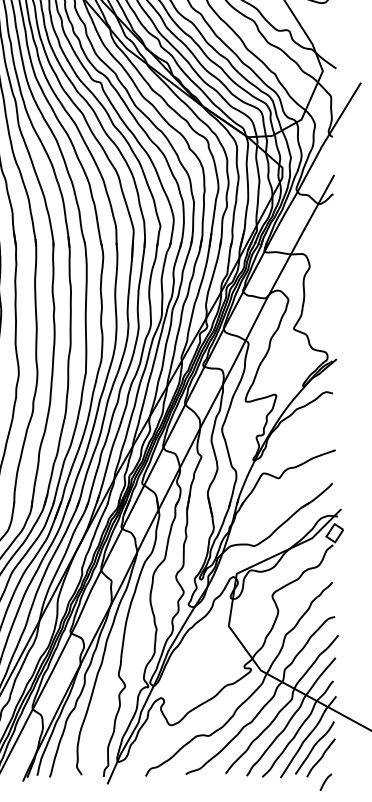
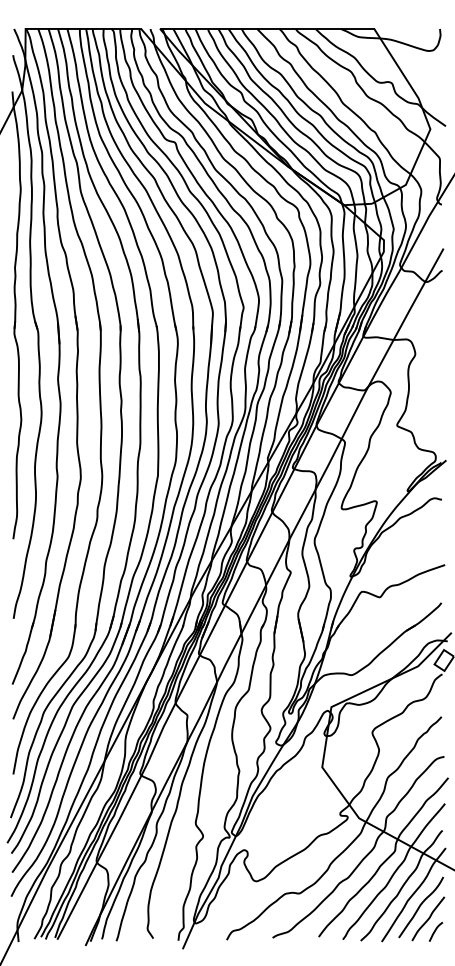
curve: (325, 781) -> (435, 931), moved

